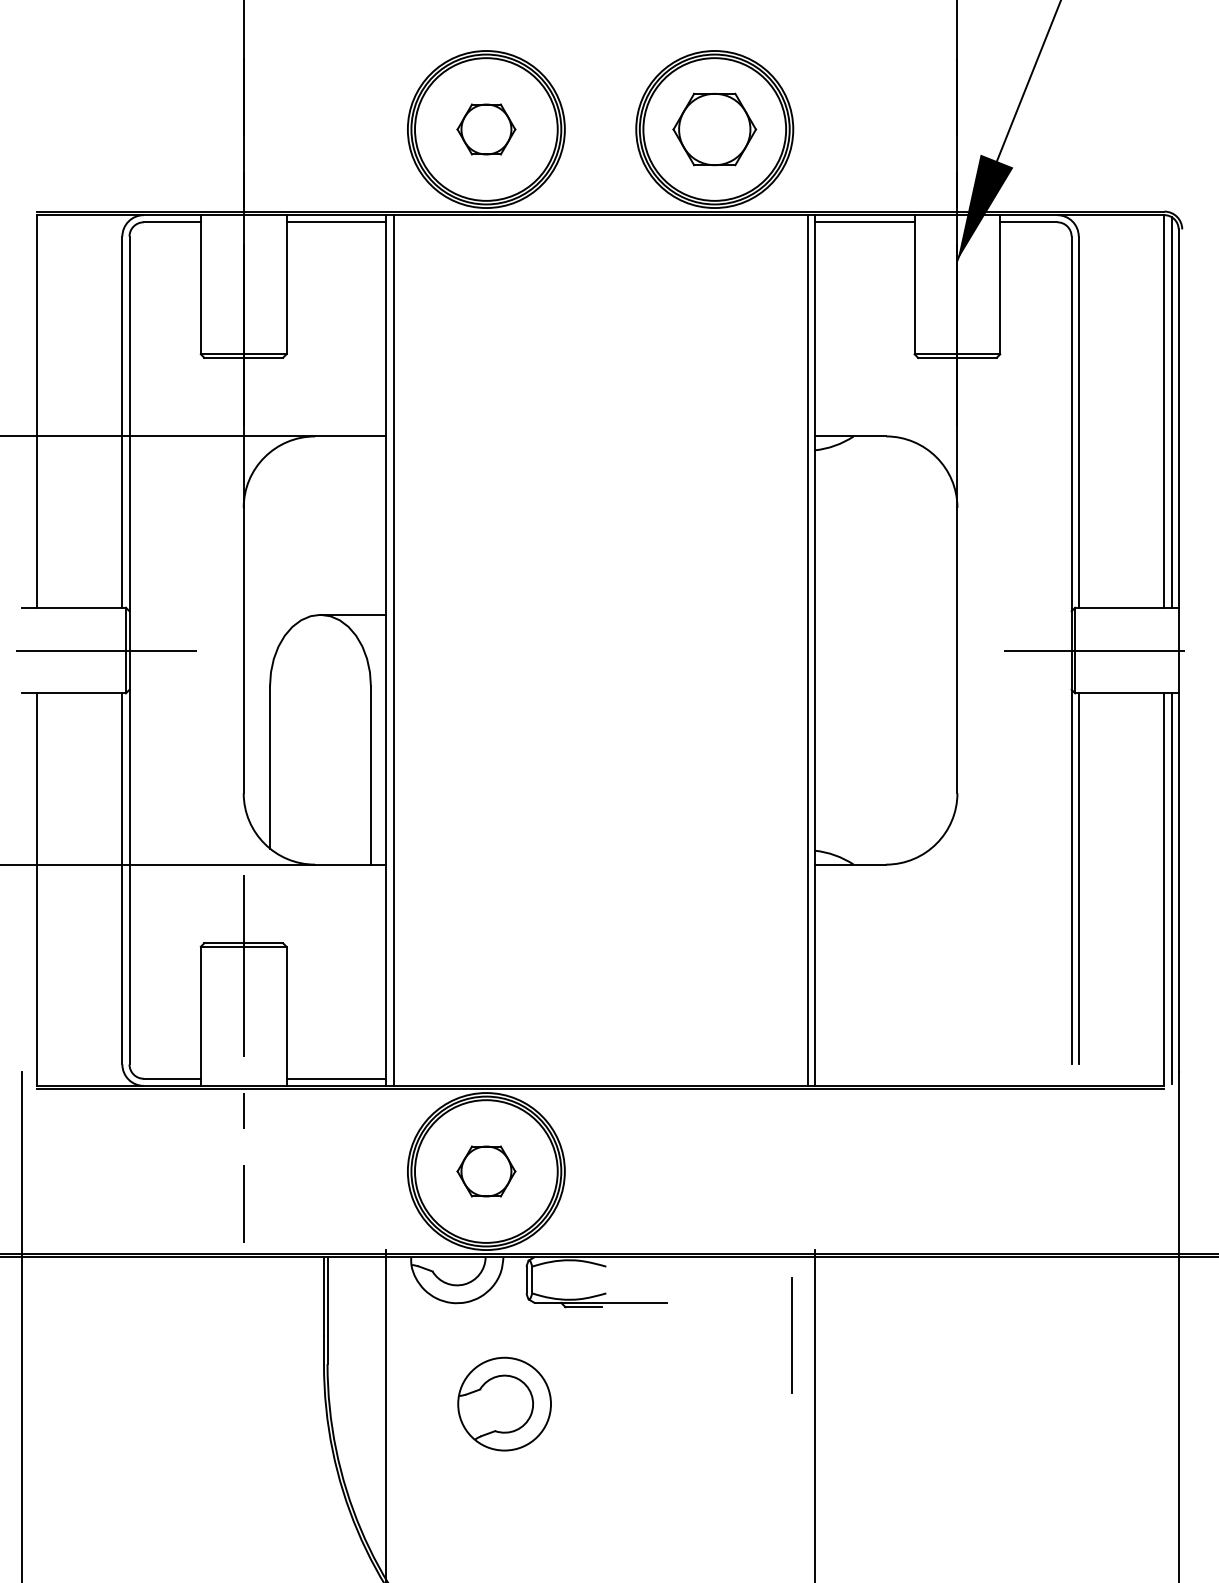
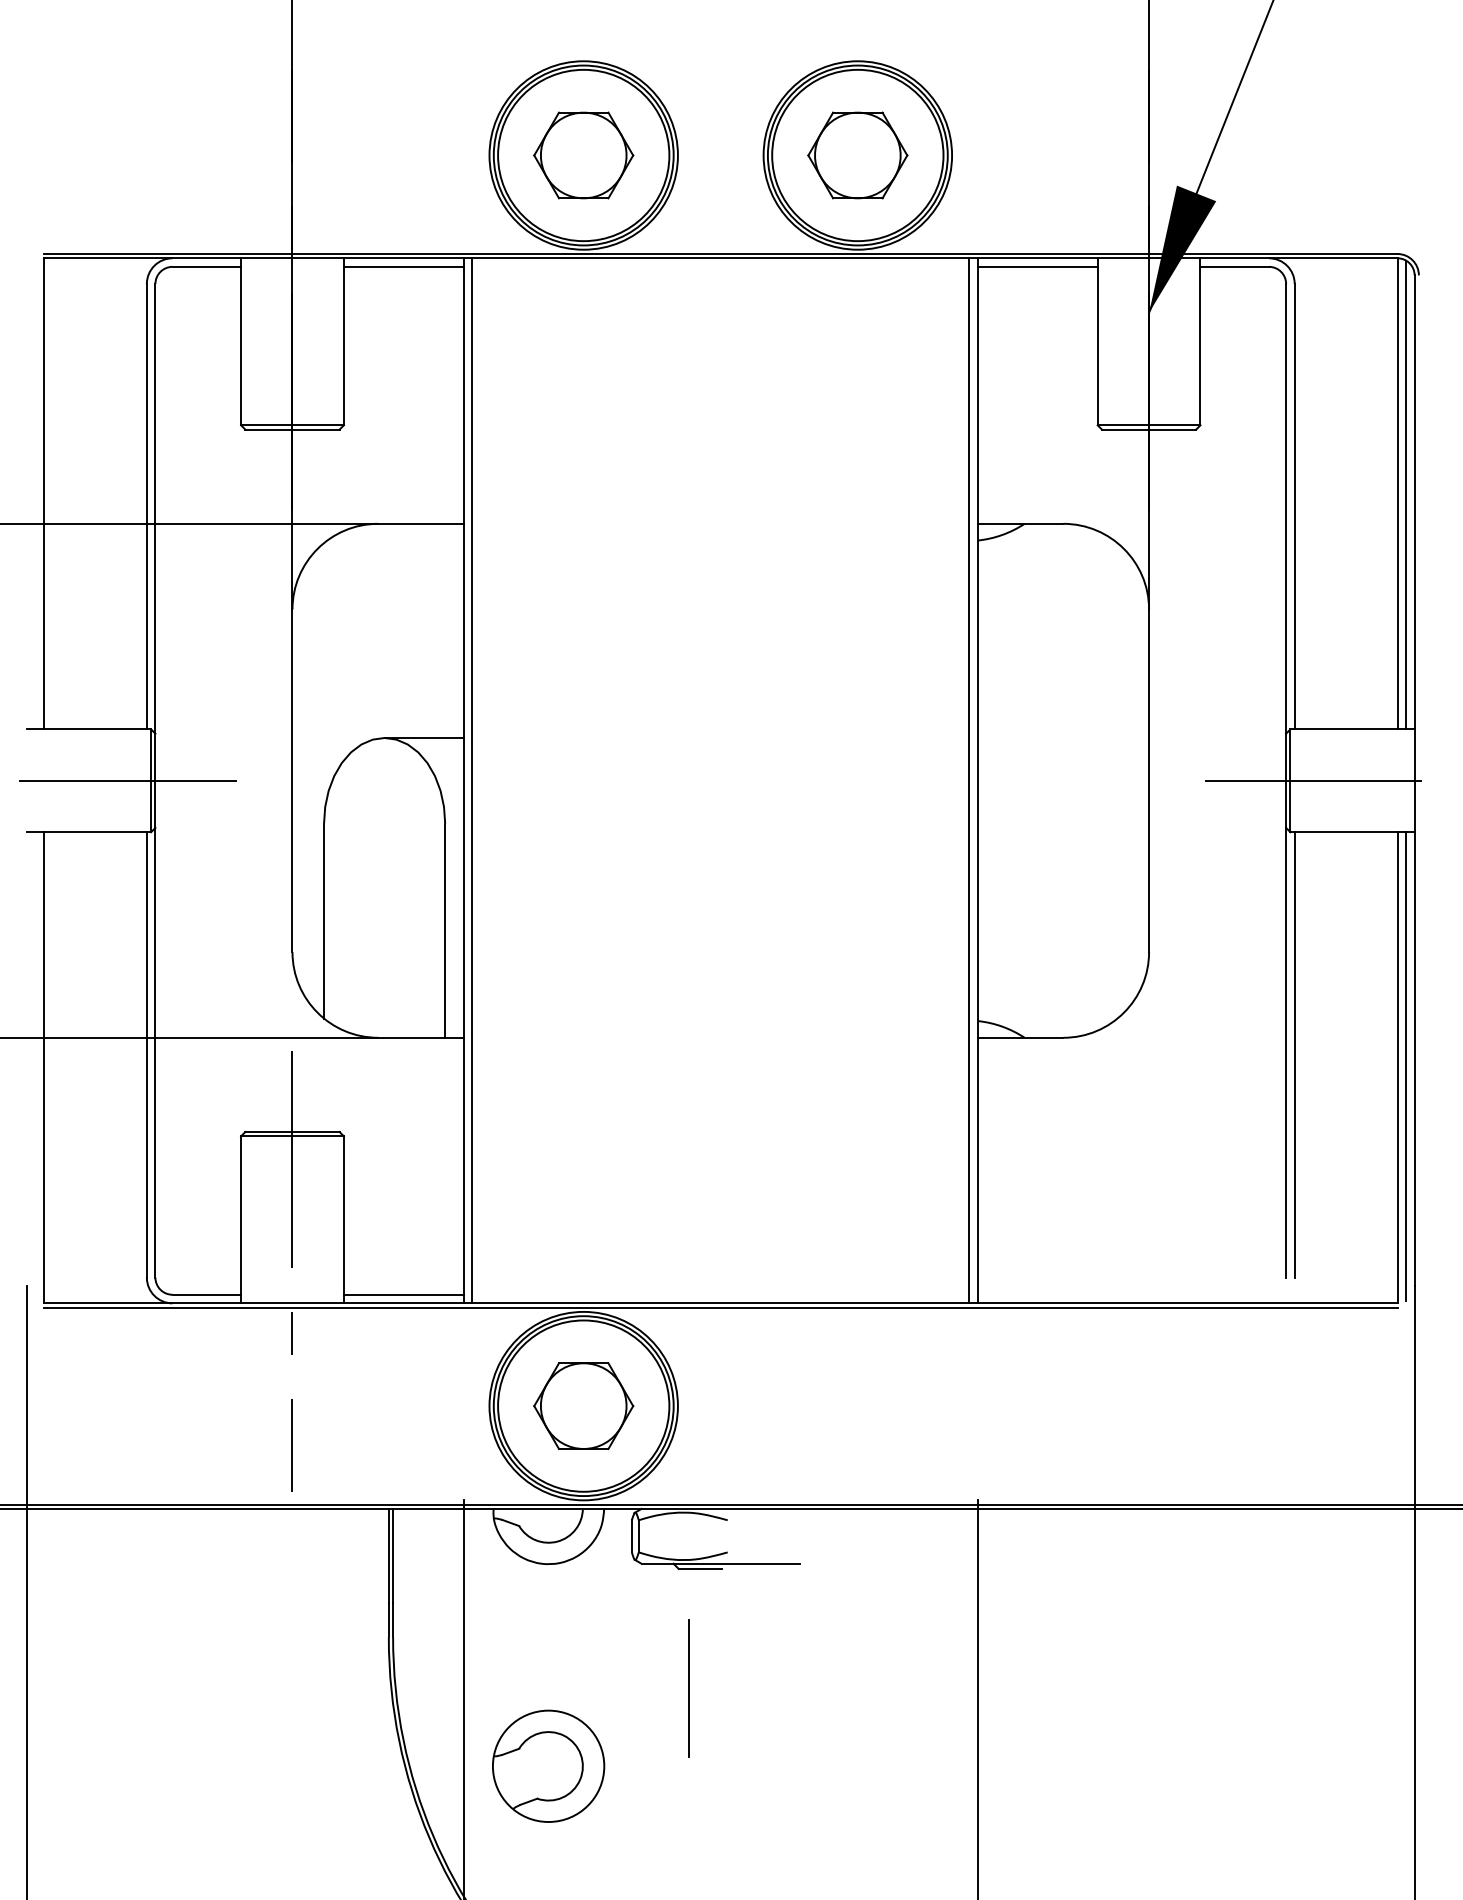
part: (486, 129) -> (583, 155), size x1.43
part: (486, 1171) -> (583, 1405), size x1.43
line: (791, 1335) -> (688, 1688), moved
part: (504, 1403) -> (548, 1765), moved

